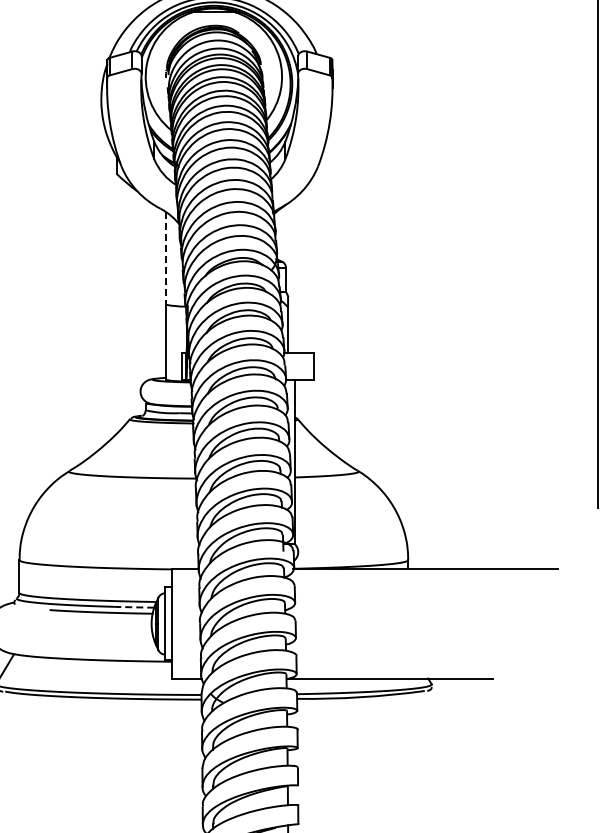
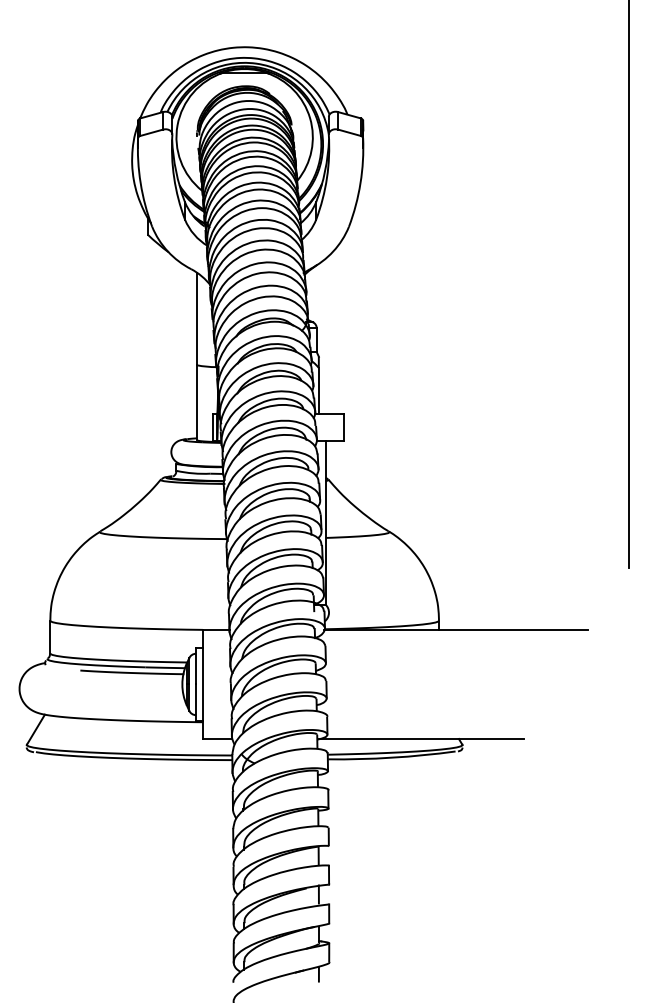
line: (165, 259) -> (196, 319), dashed -> solid
line: (133, 607) -> (164, 667), dashed -> solid

